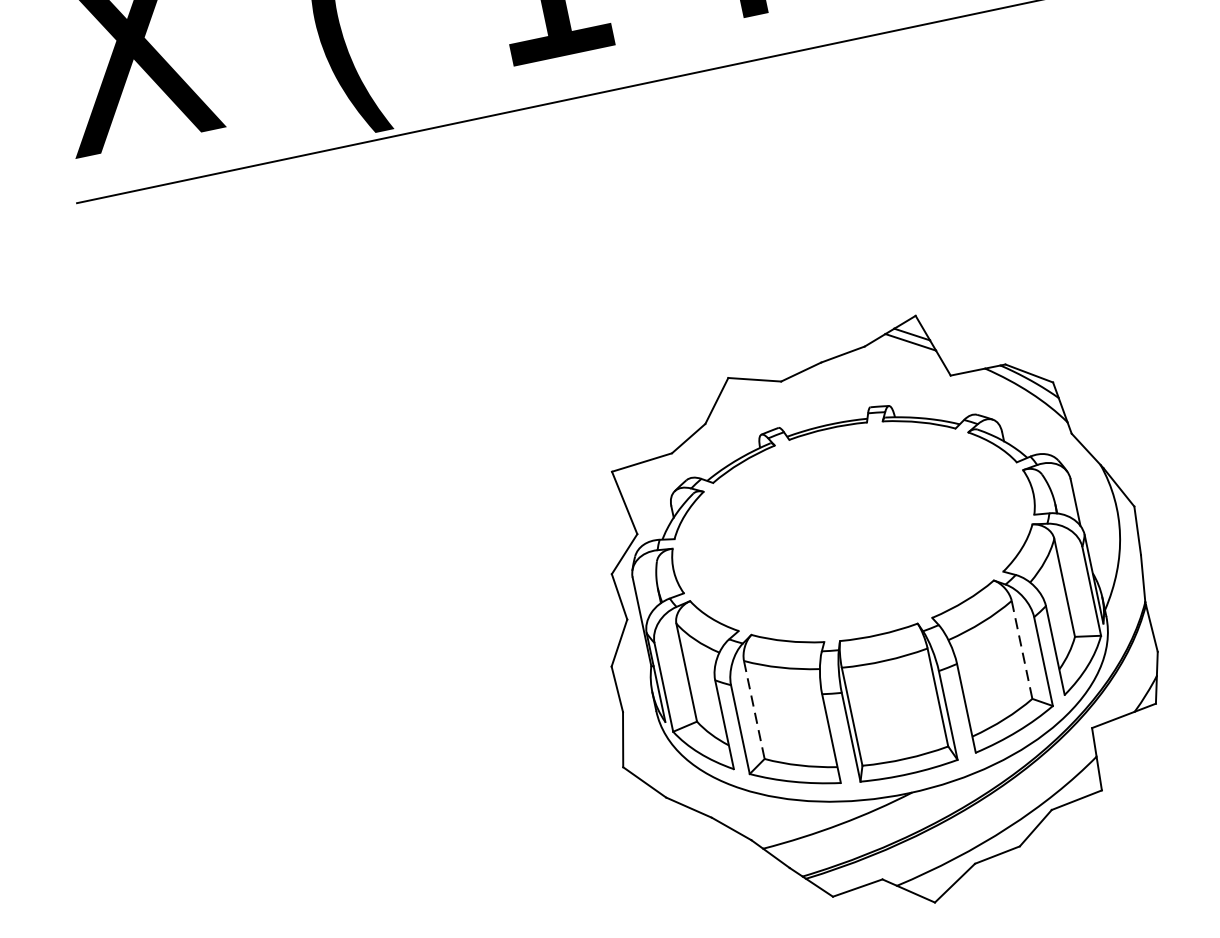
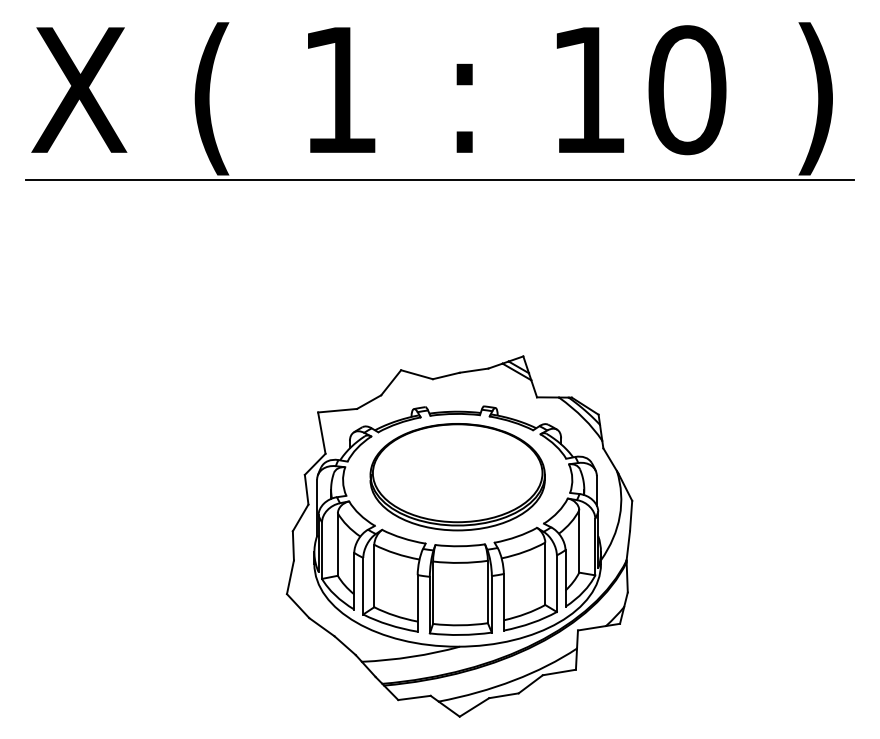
part: (852, 527) -> (457, 477), added
line: (1022, 650) -> (545, 574), dashed -> solid
line: (754, 710) -> (374, 576), dashed -> solid

